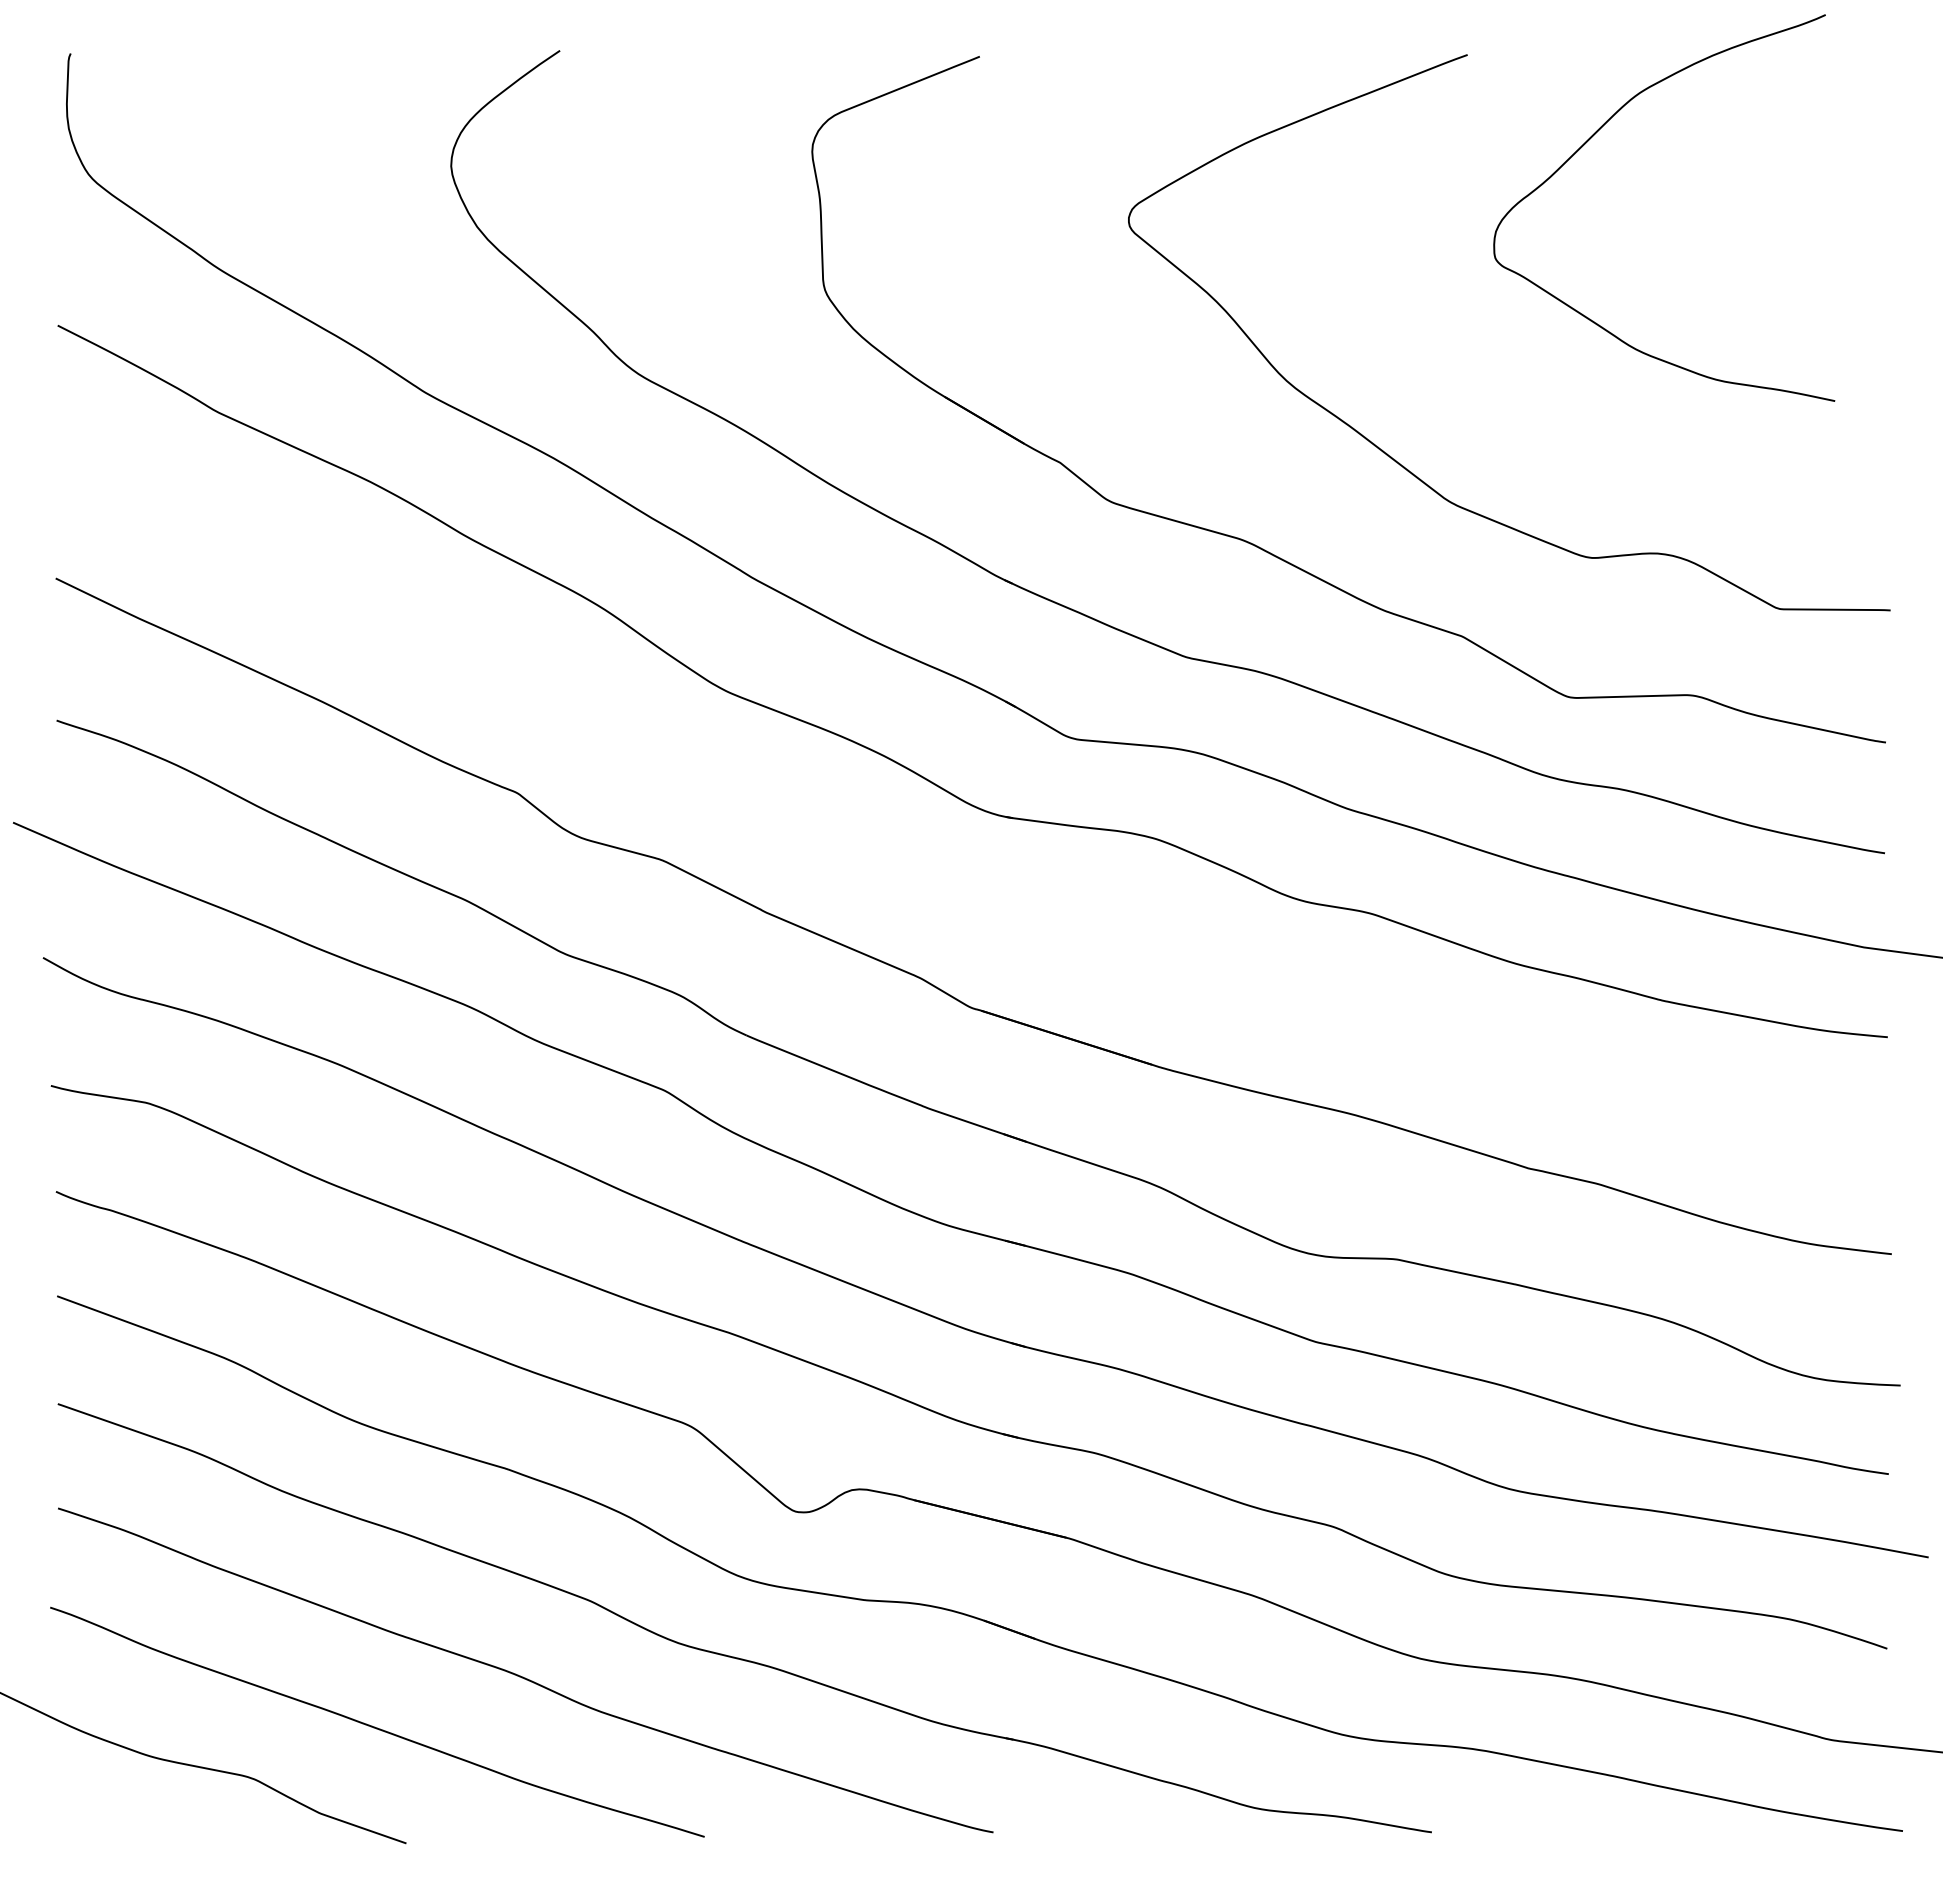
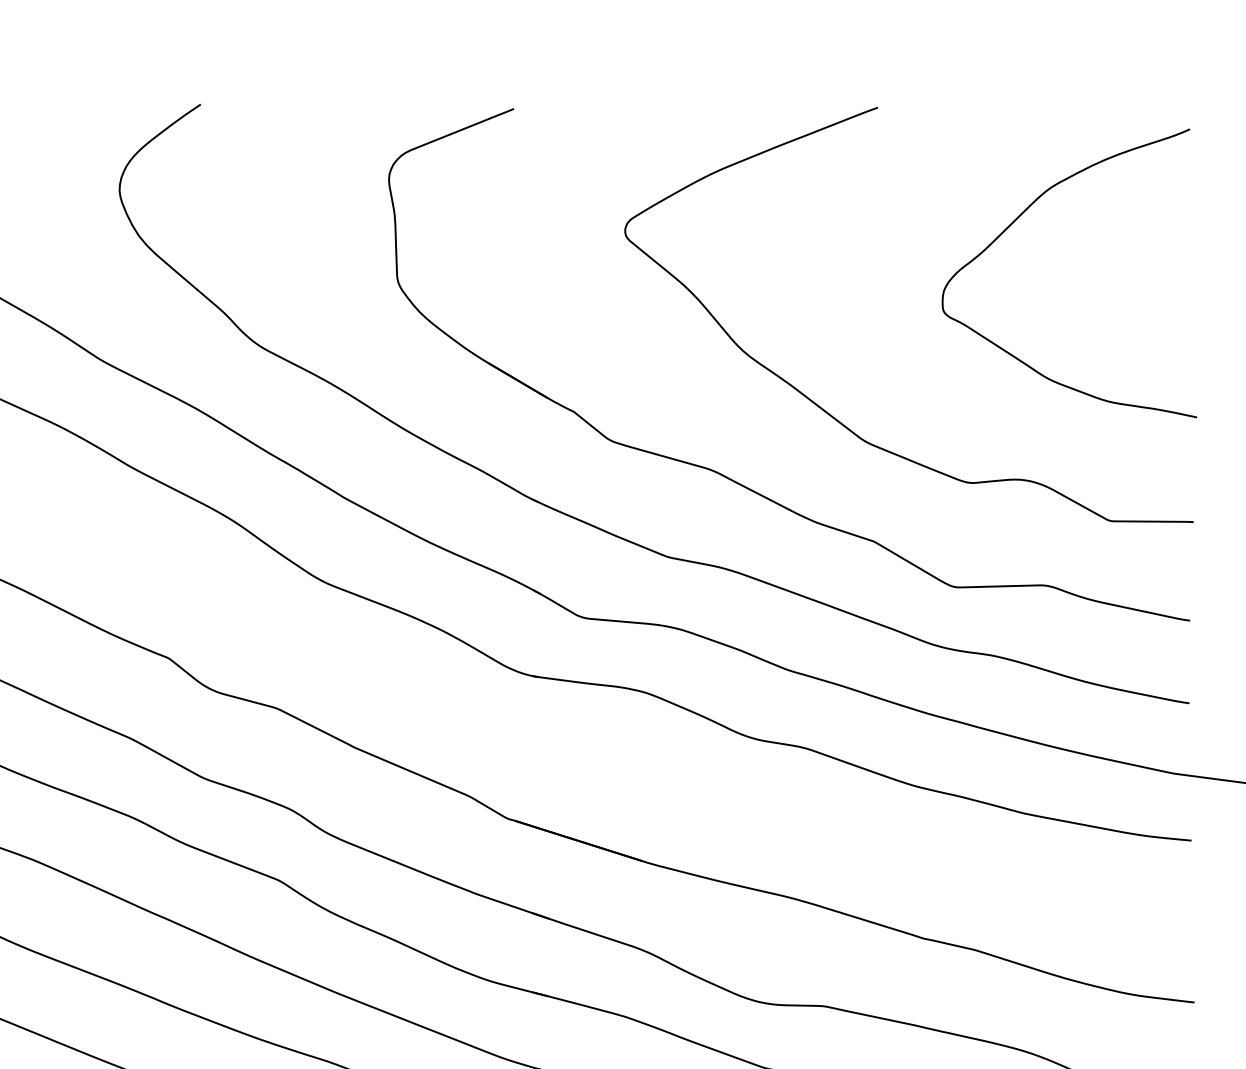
curve: (1593, 136) -> (1016, 219), moved

